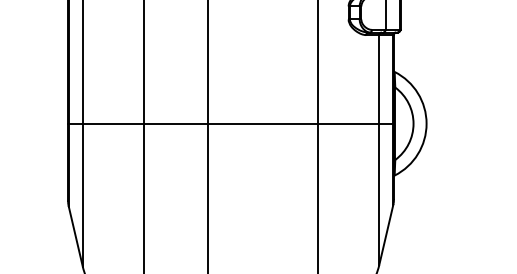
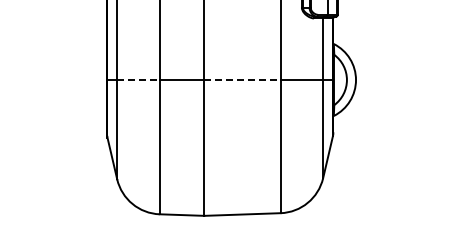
line: (113, 124) -> (138, 80), solid -> dashed
line: (263, 124) -> (242, 80), solid -> dashed

